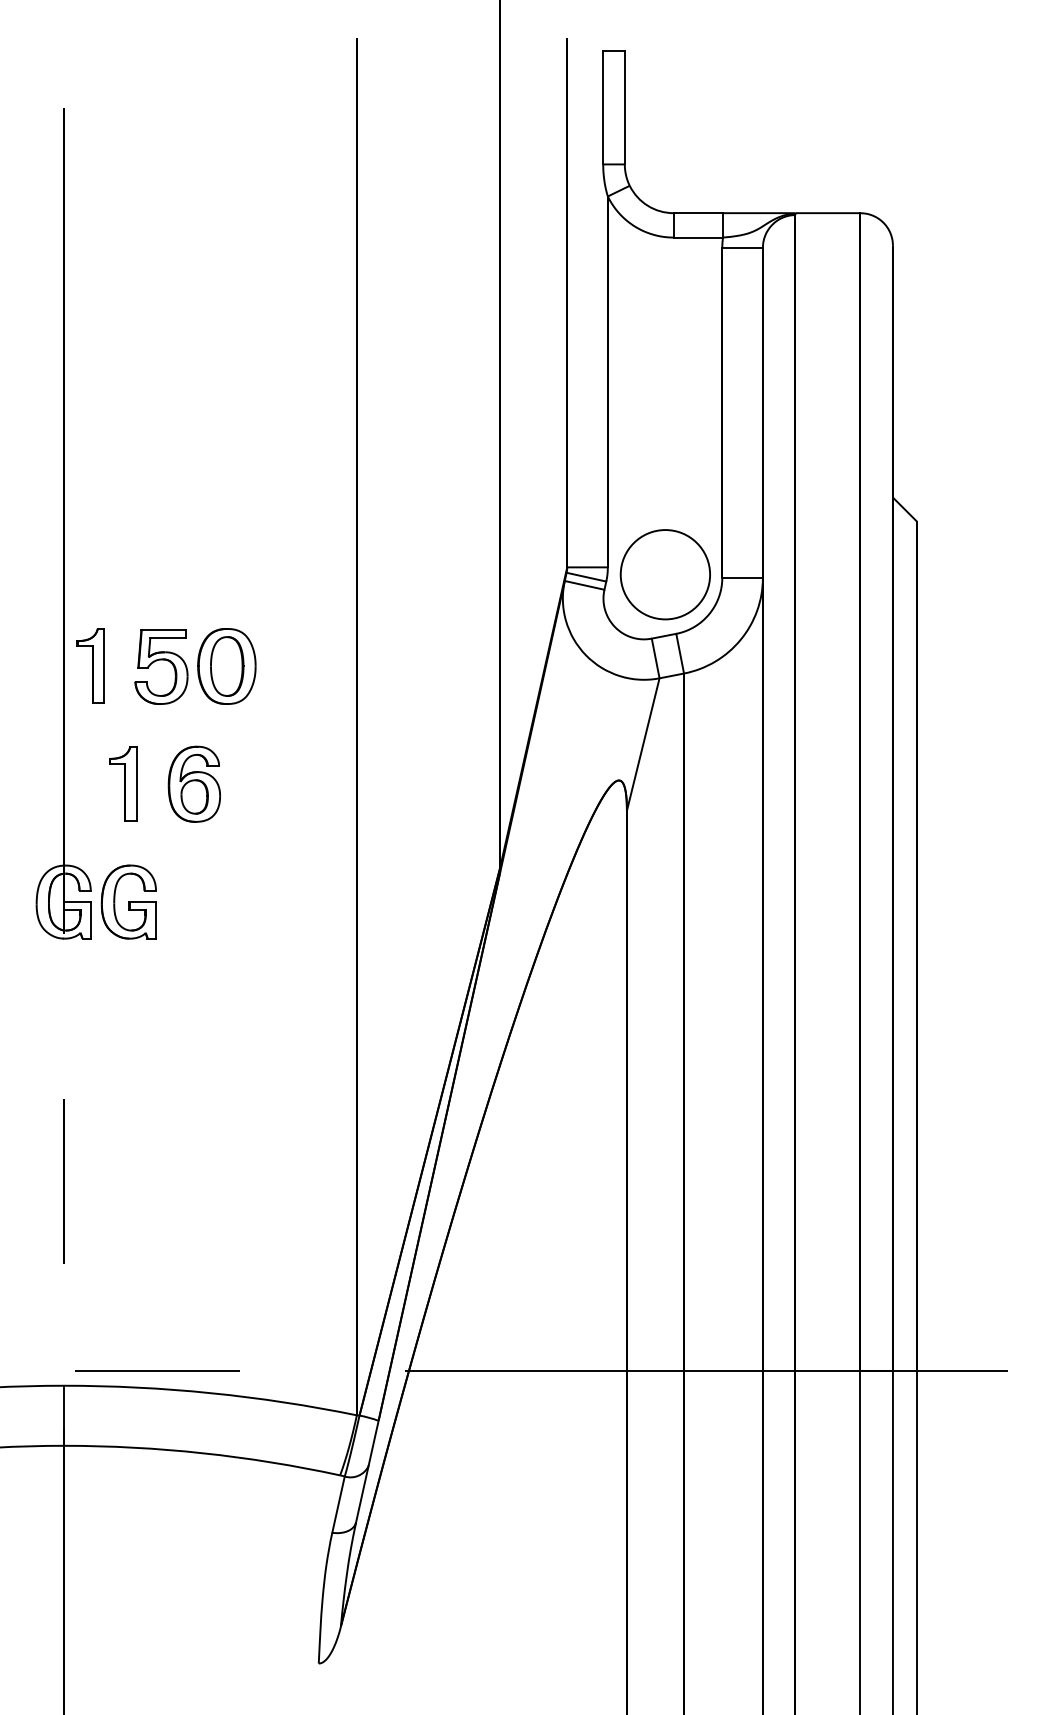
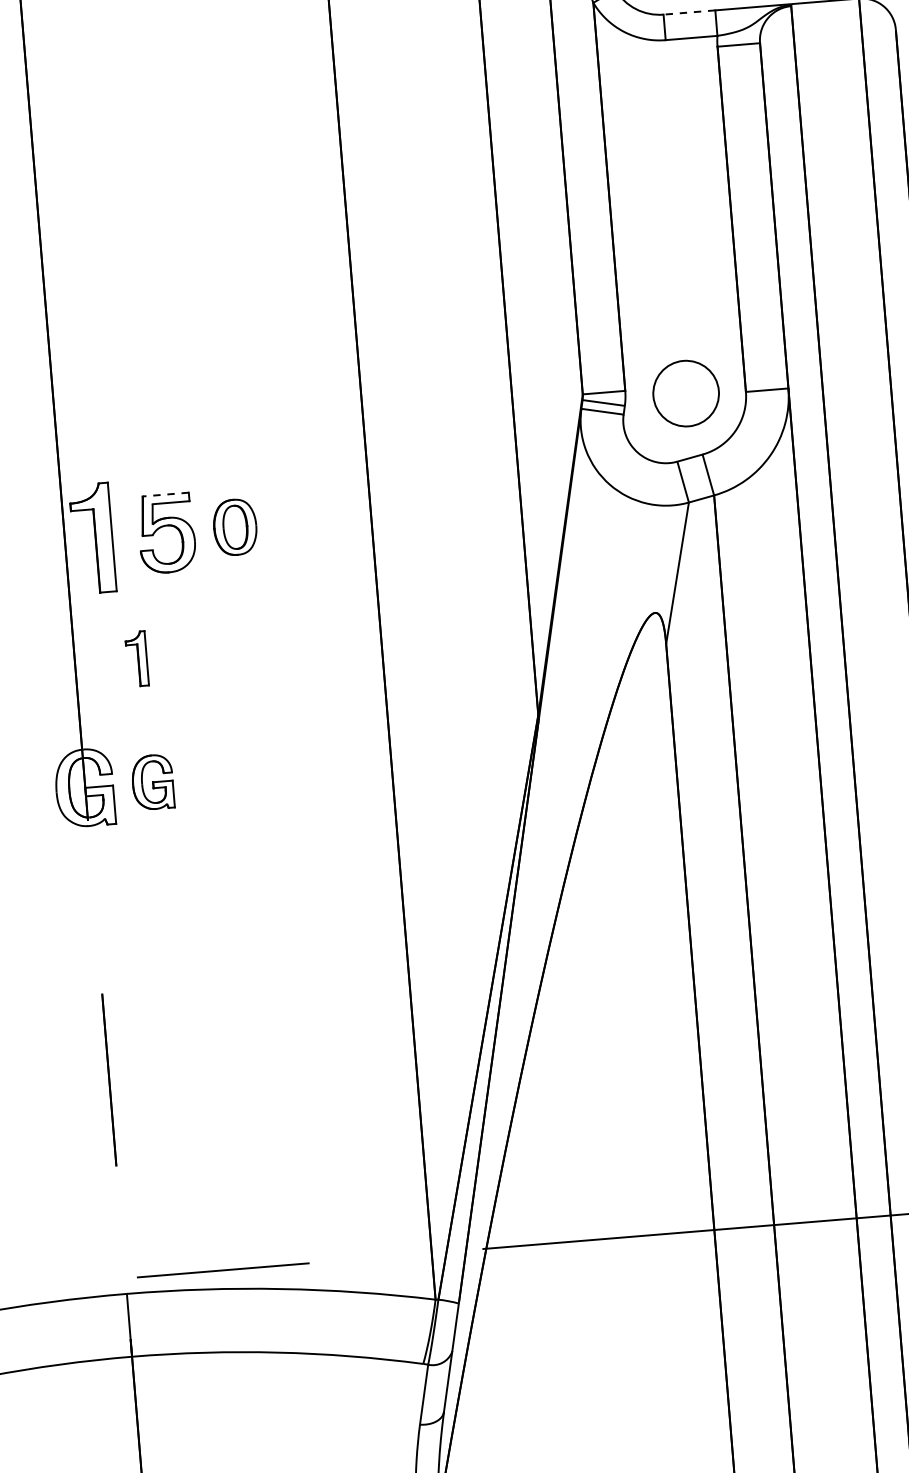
line: (698, 213) -> (689, 12), solid -> dashed
circle: (665, 574) -> (686, 393), size x0.7
line: (163, 629) -> (165, 494), solid -> dashed
part: (90, 665) -> (92, 538), size x1.4
part: (226, 666) -> (234, 527), size x0.7
part: (123, 783) -> (137, 658), size x0.7
part: (193, 783) -> (210, 652), removed
part: (128, 901) -> (152, 781), size x0.7

